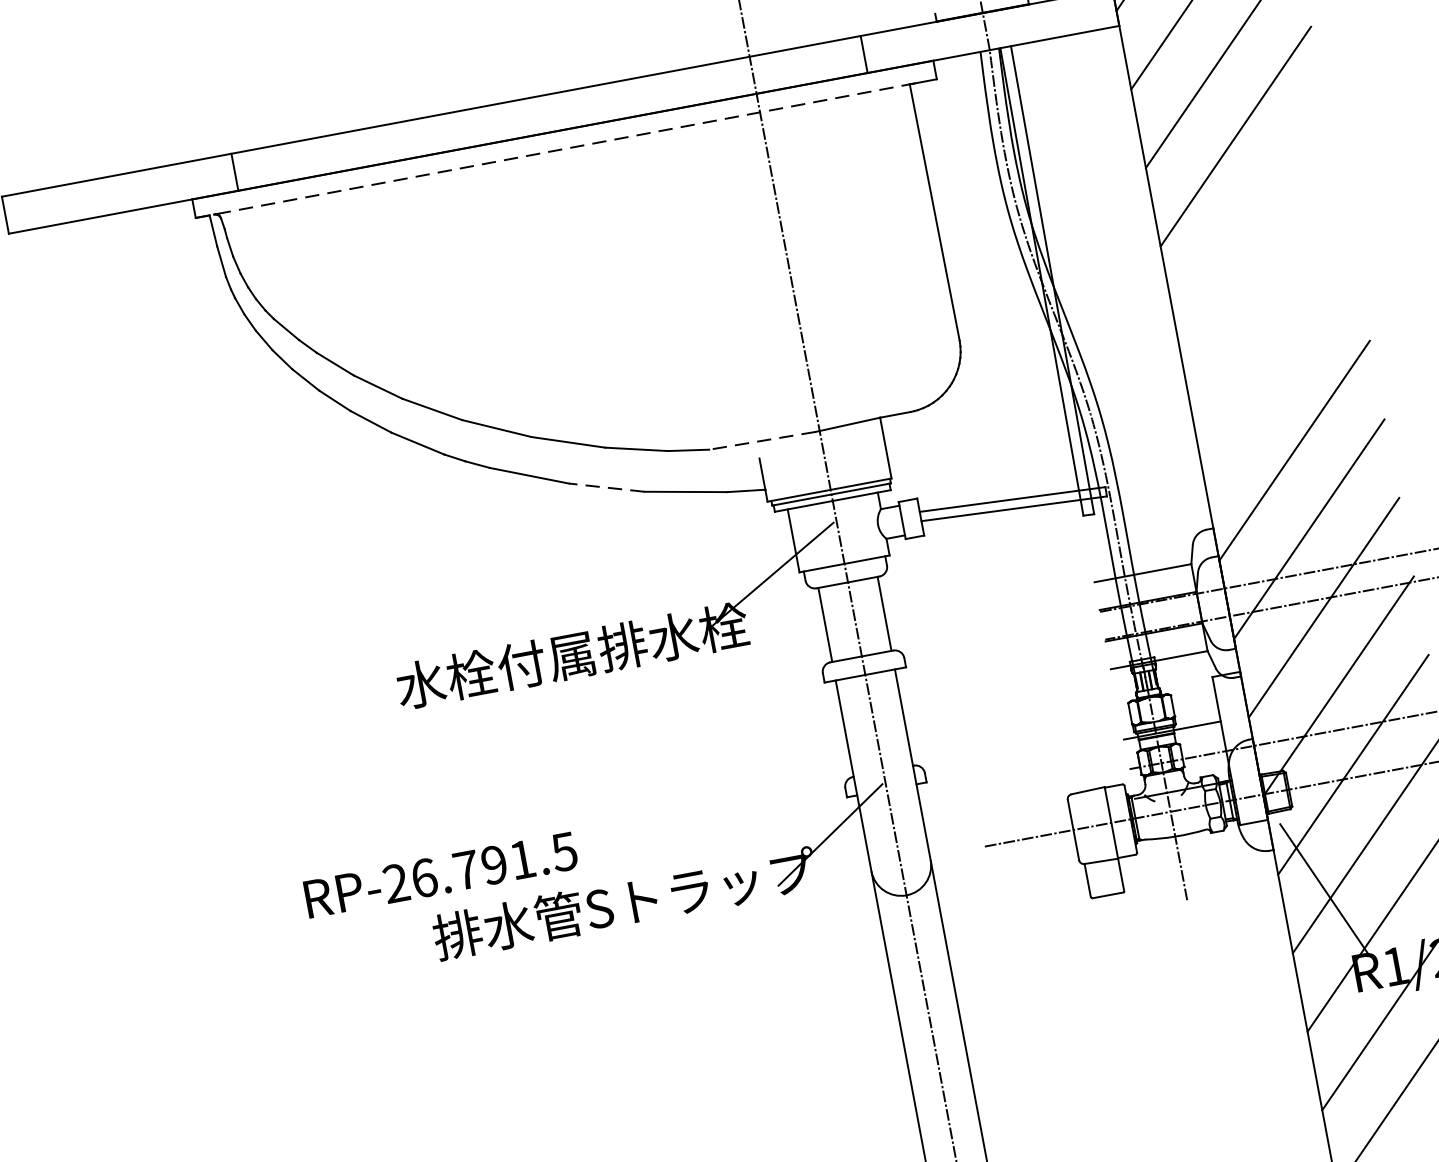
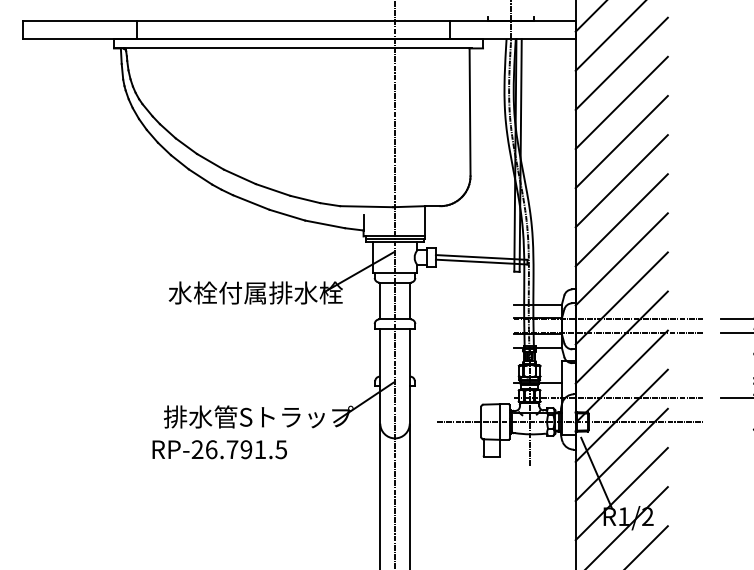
line: (554, 151) -> (292, 48), dashed -> solid
line: (1249, 214) -> (621, 141), added
line: (1264, 294) -> (621, 181), added
line: (1279, 372) -> (621, 220), added
line: (762, 440) -> (366, 206), dashed -> solid
line: (606, 488) -> (287, 215), dashed -> solid
text: (440, 874) -> (219, 449), moved

